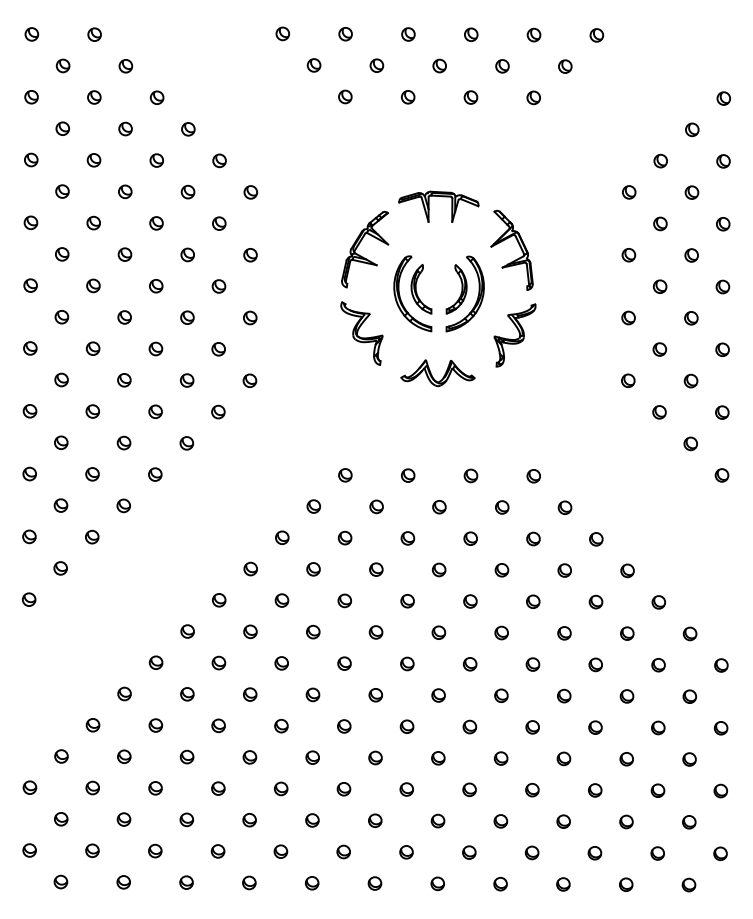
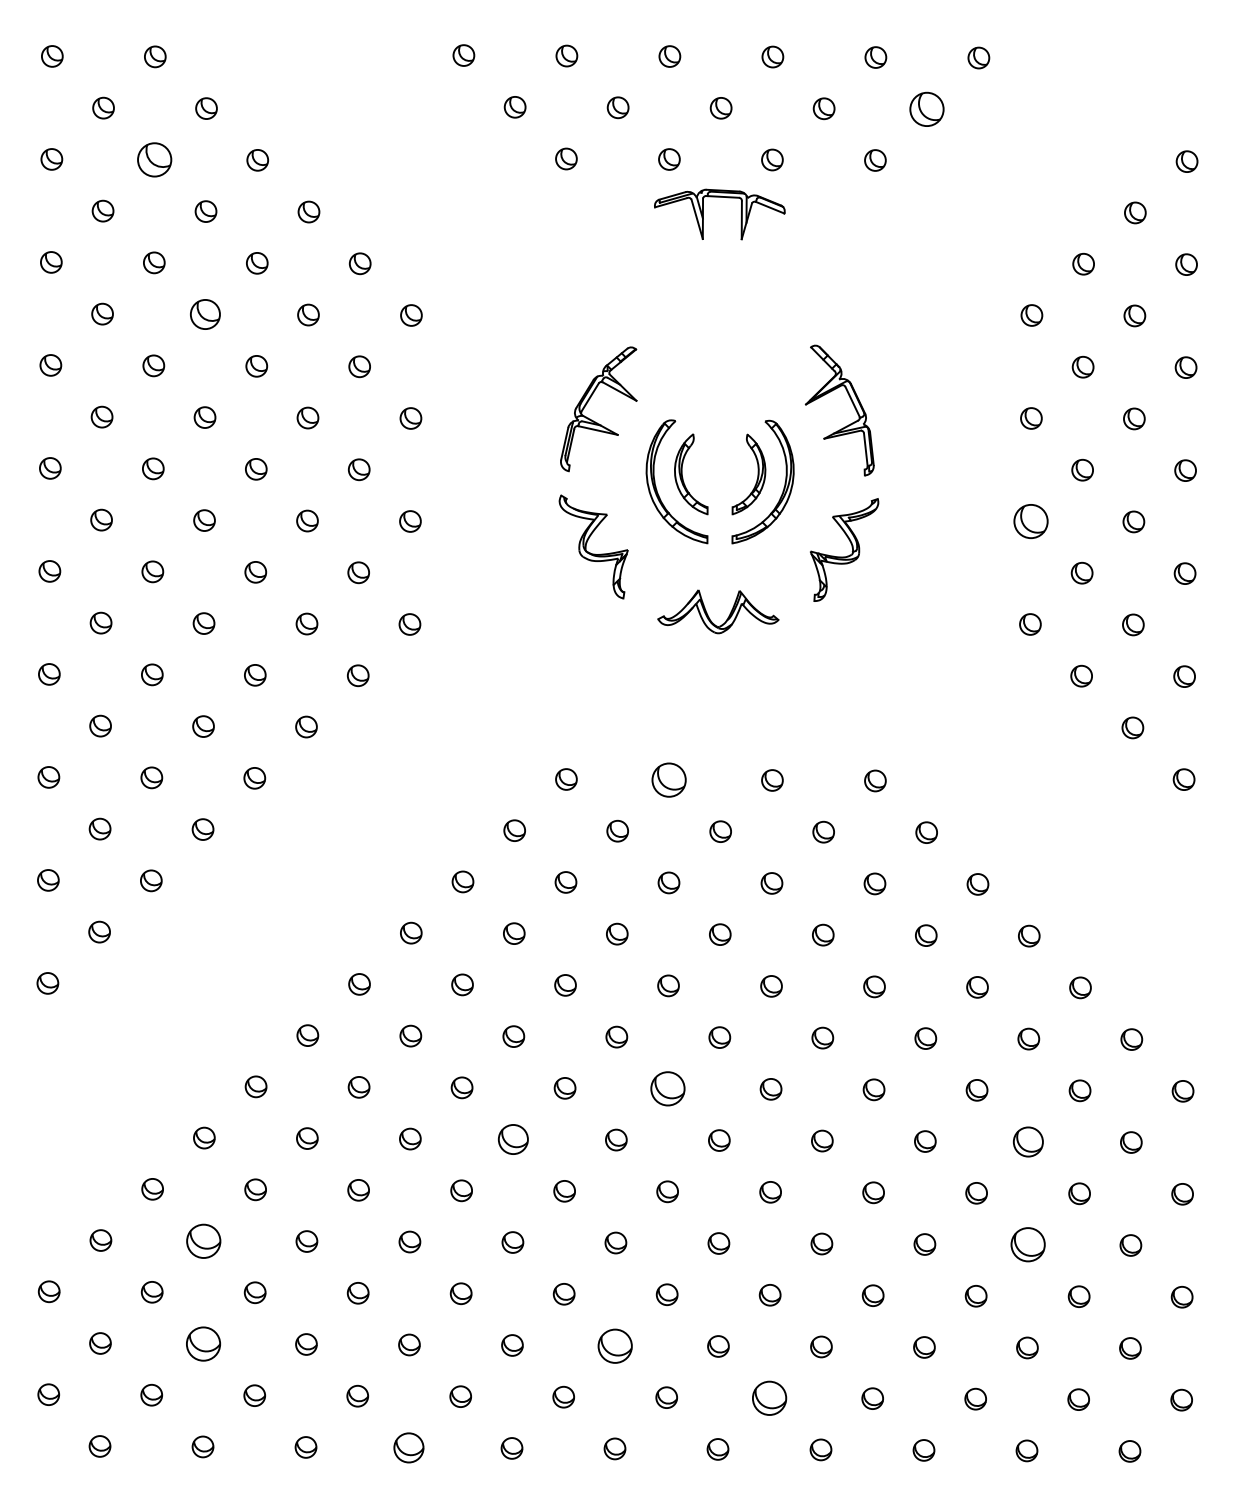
part: (565, 66) -> (927, 109), size x1.6
part: (94, 97) -> (155, 159), size x1.6
part: (125, 191) -> (205, 314), size x1.4
part: (429, 206) -> (704, 213), moved
part: (628, 317) -> (1030, 520), size x1.6
part: (408, 475) -> (669, 779), size x1.6
part: (407, 663) -> (668, 1088), size x1.6
part: (312, 694) -> (512, 1138), size x1.4
part: (626, 696) -> (1027, 1142), size x1.4
part: (124, 756) -> (204, 1240), size x1.6
part: (626, 759) -> (1027, 1245), size x1.6
part: (123, 819) -> (202, 1343), size x1.6
part: (375, 820) -> (615, 1345), size x1.6
part: (469, 852) -> (770, 1397), size x1.6
part: (249, 882) -> (409, 1447), size x1.4

